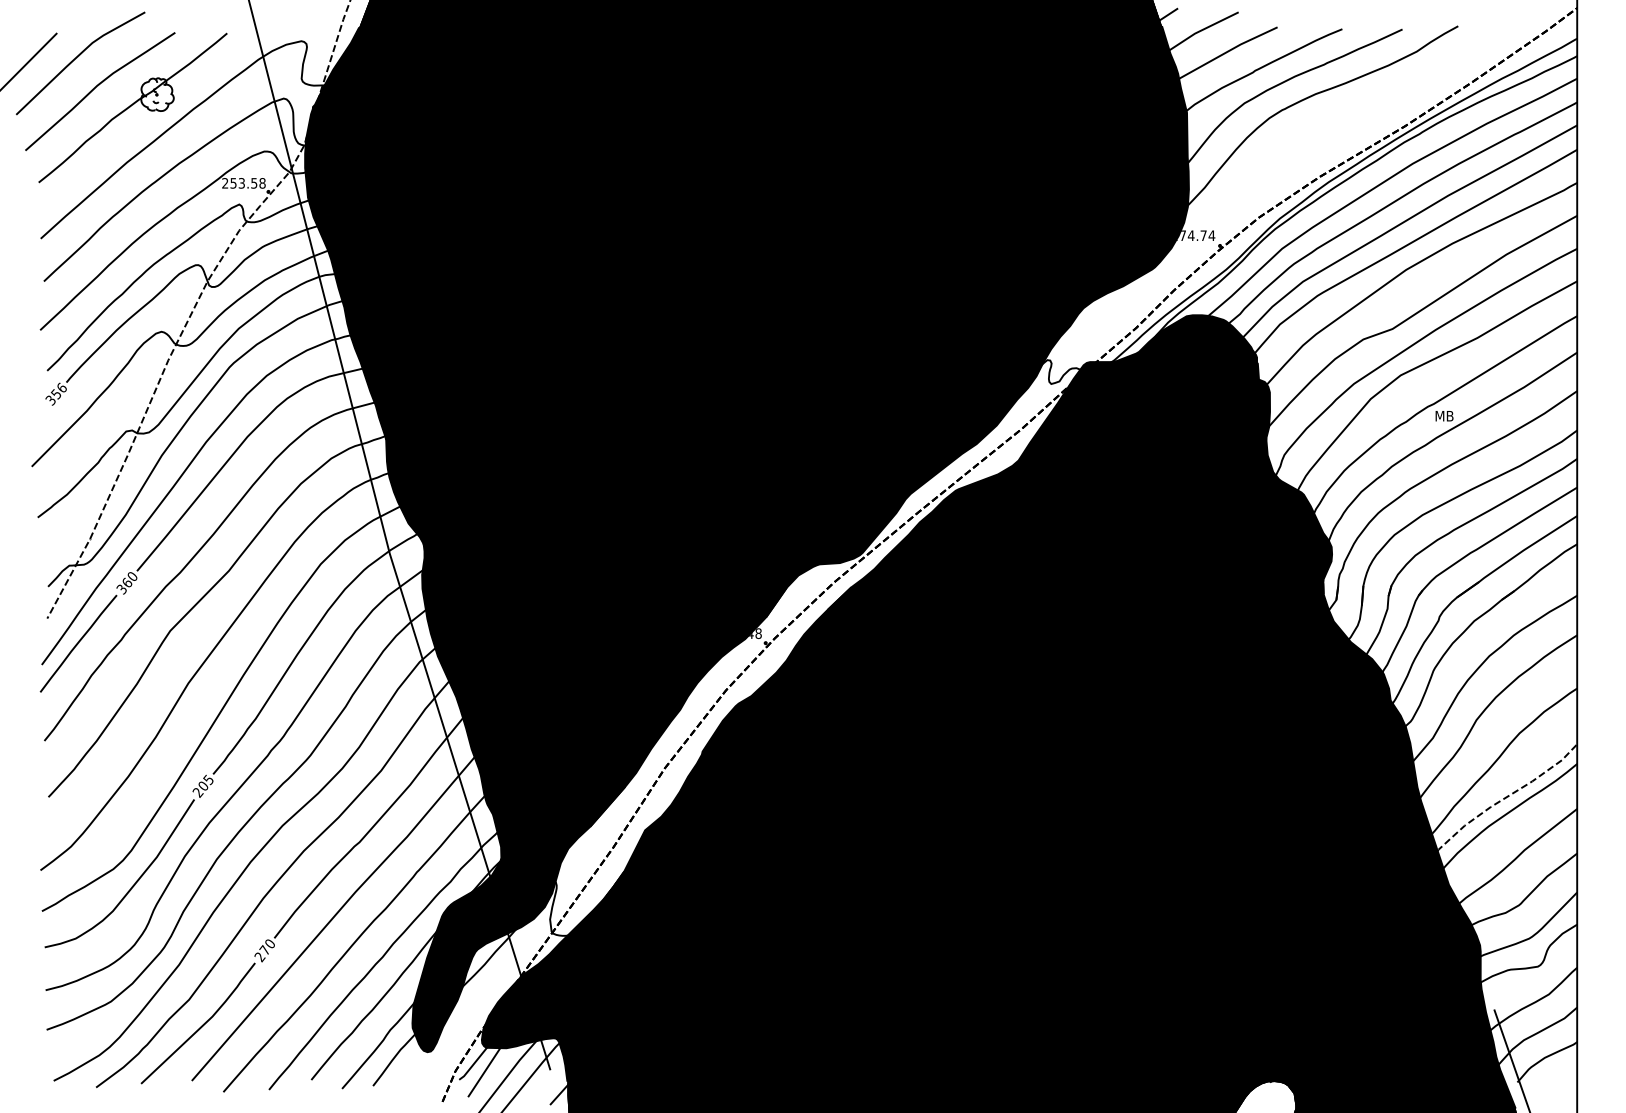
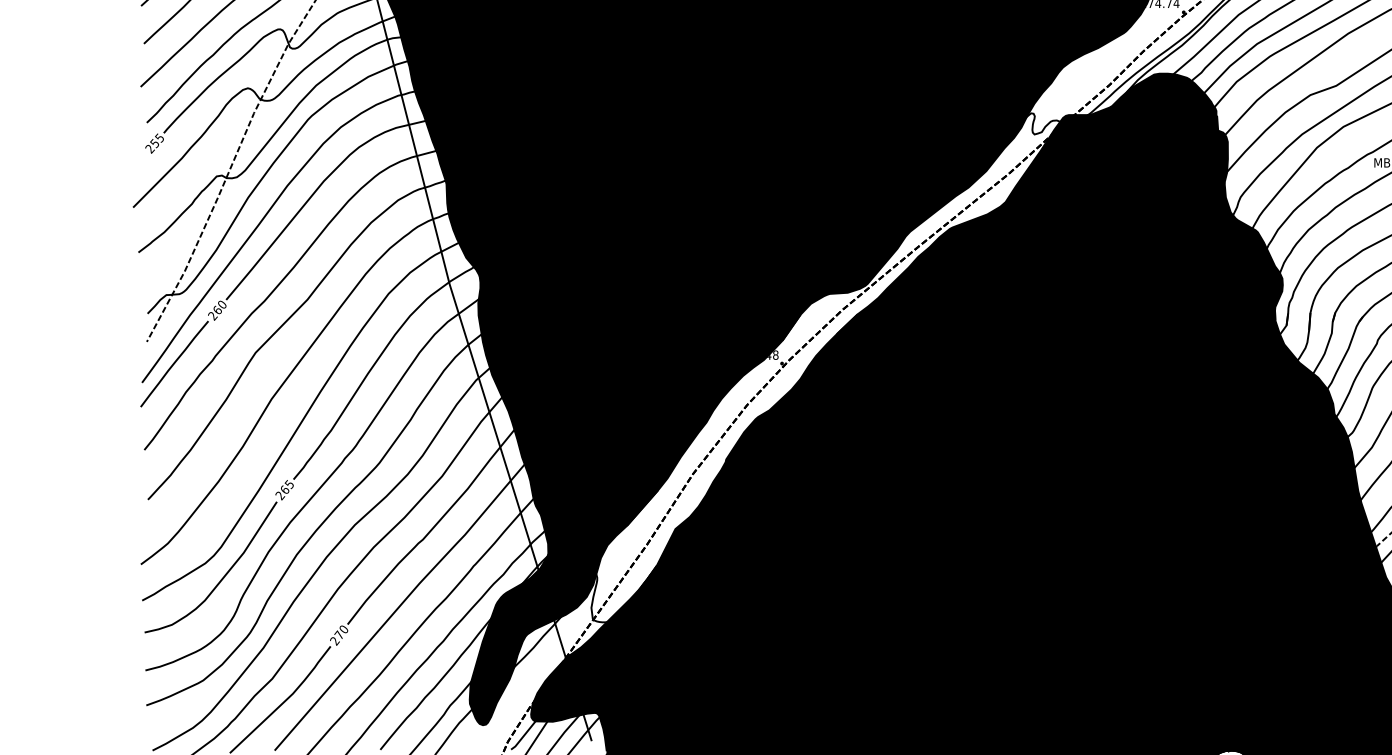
text: (55, 394) -> (154, 143), 356 -> 255
text: (121, 589) -> (212, 316), 360 -> 260
text: (203, 784) -> (285, 488), 205 -> 265

